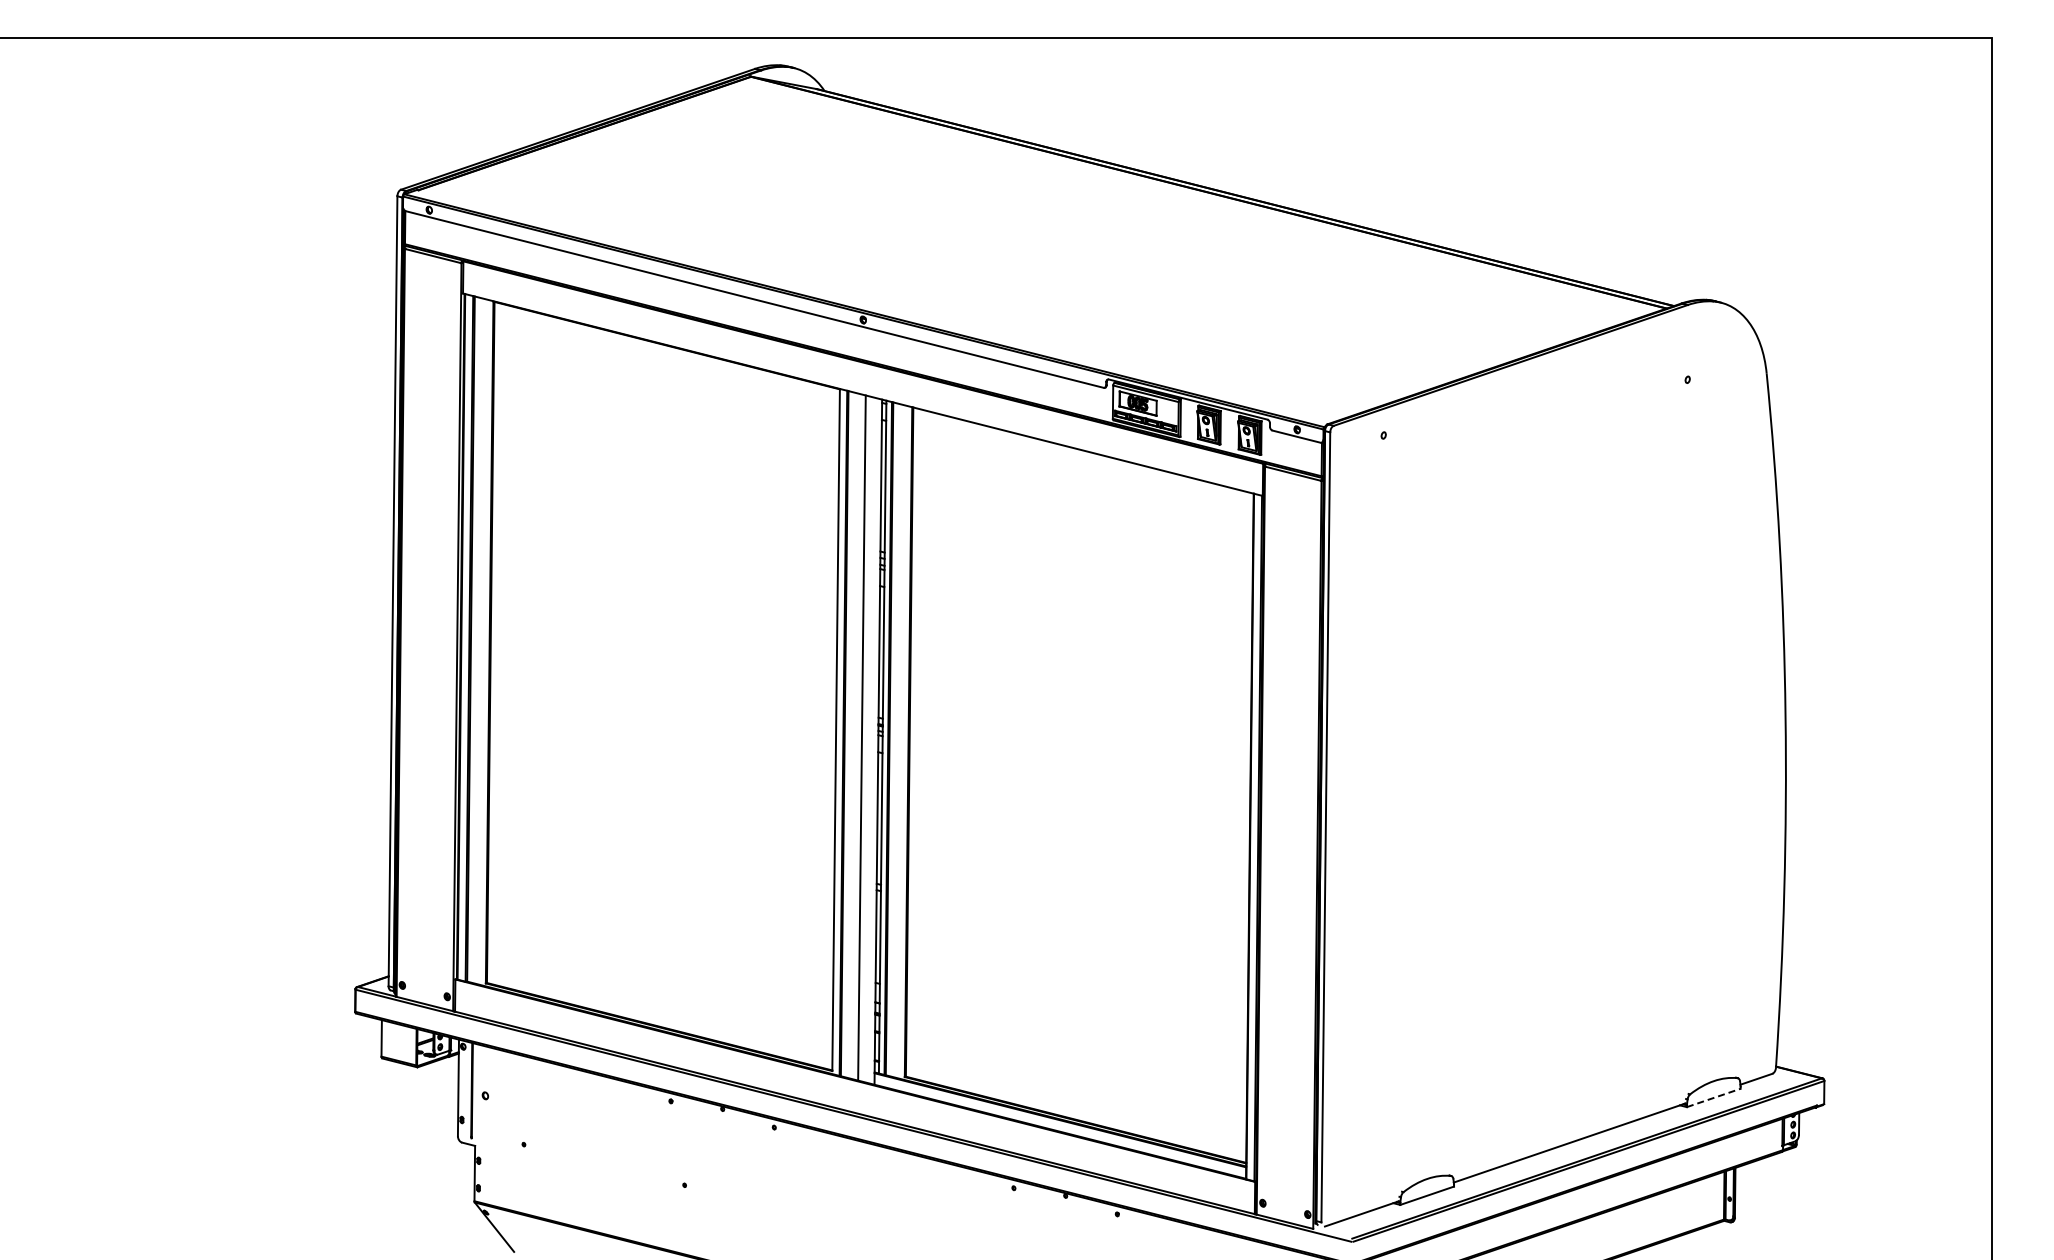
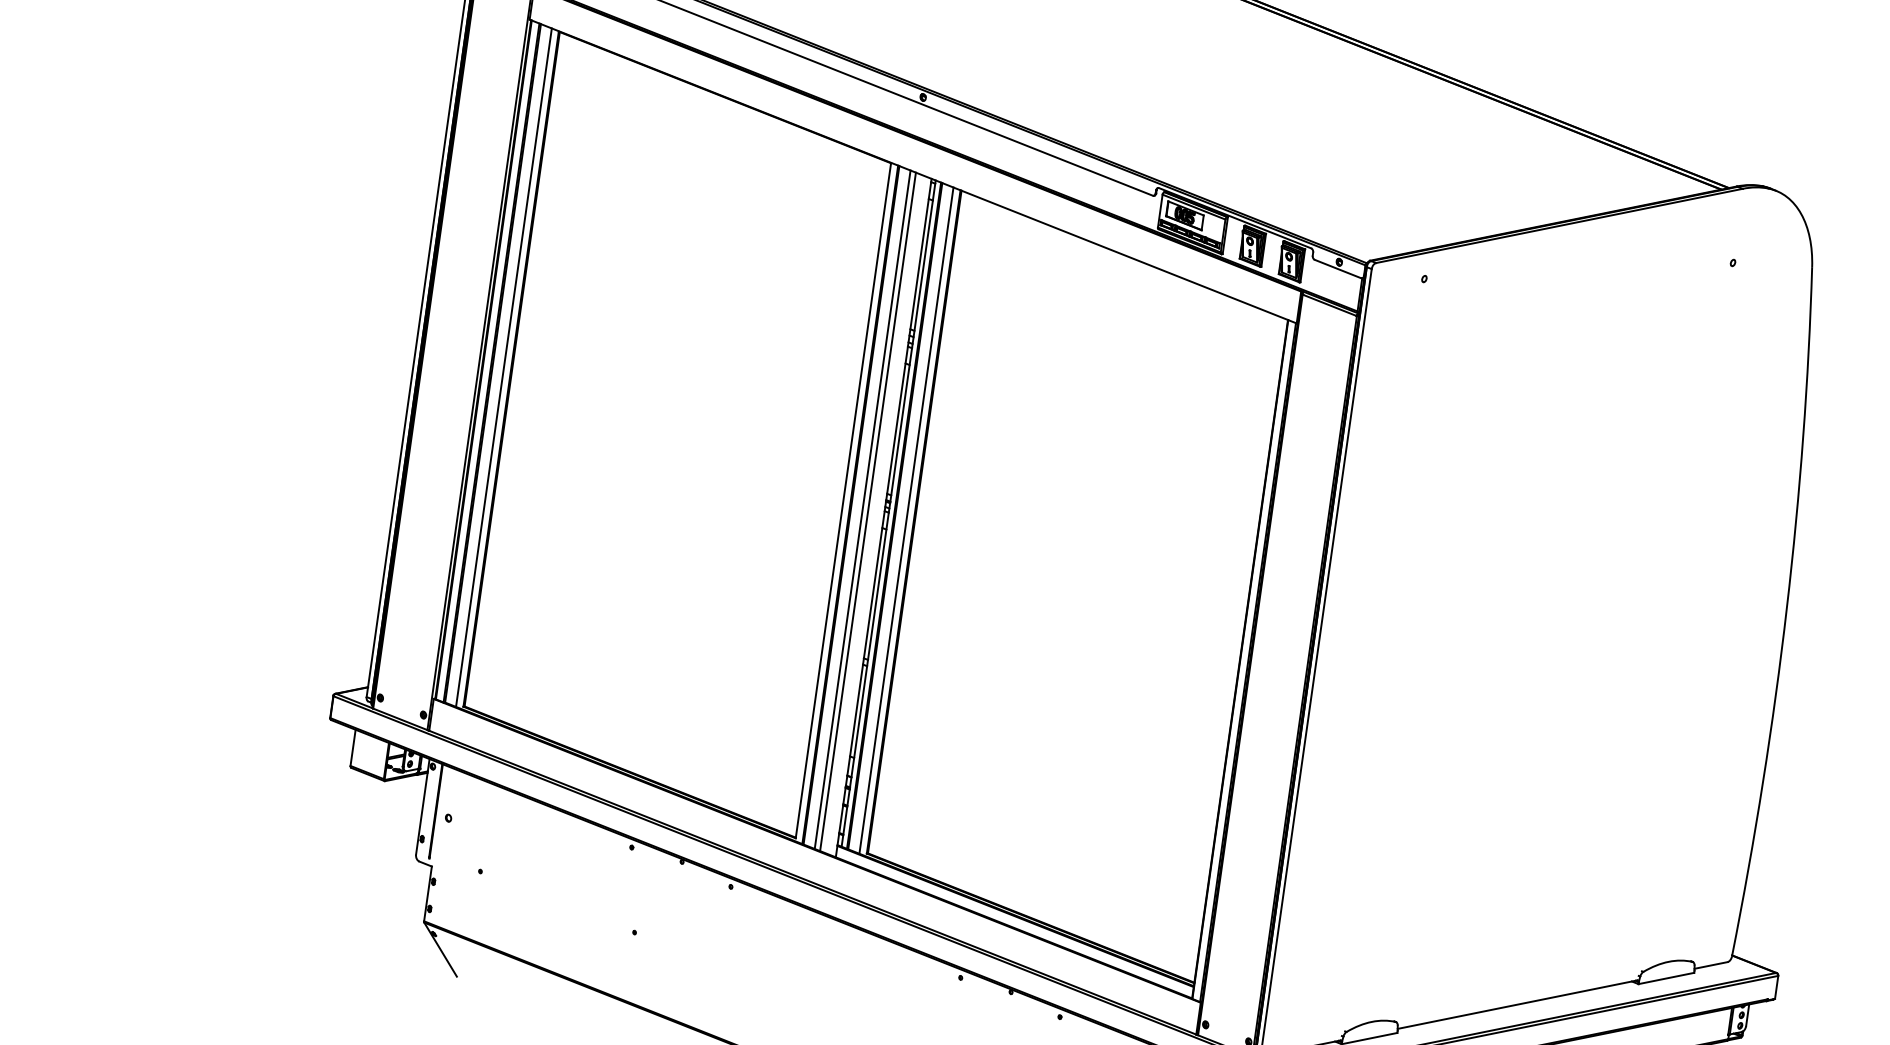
line: (482, 641) -> (504, 367), added
line: (856, 736) -> (862, 509), added
line: (900, 741) -> (905, 520), added
line: (1714, 1097) -> (1667, 978), dashed -> solid

